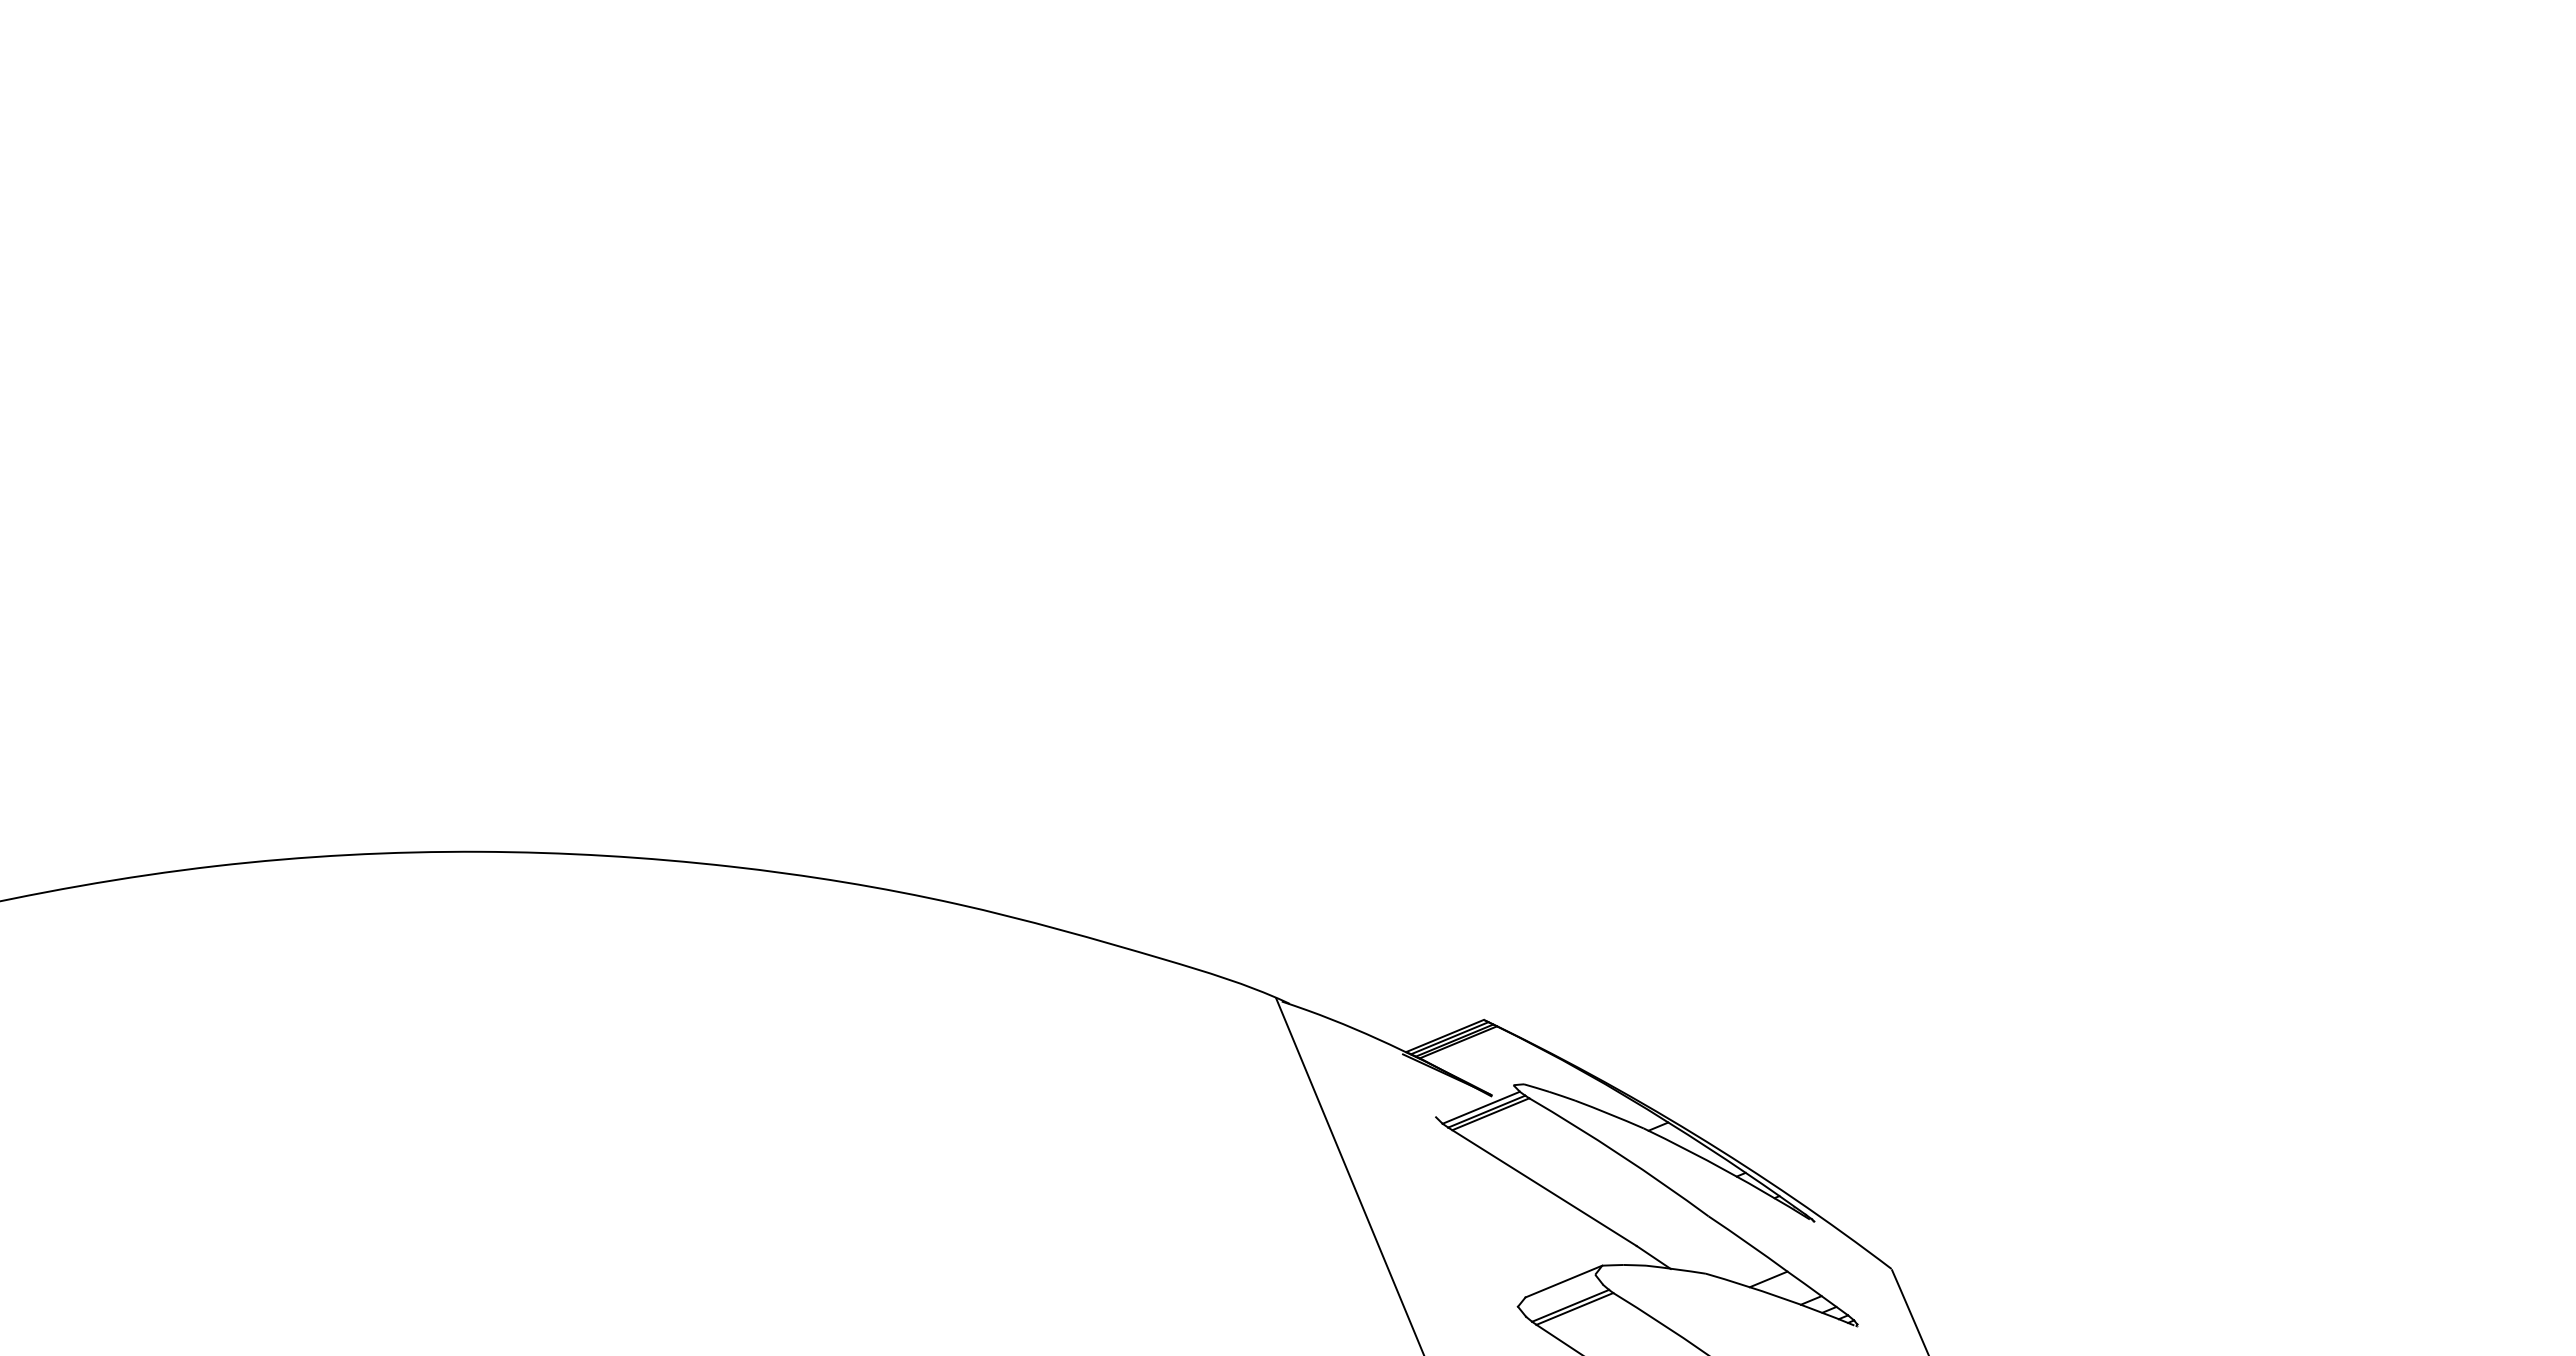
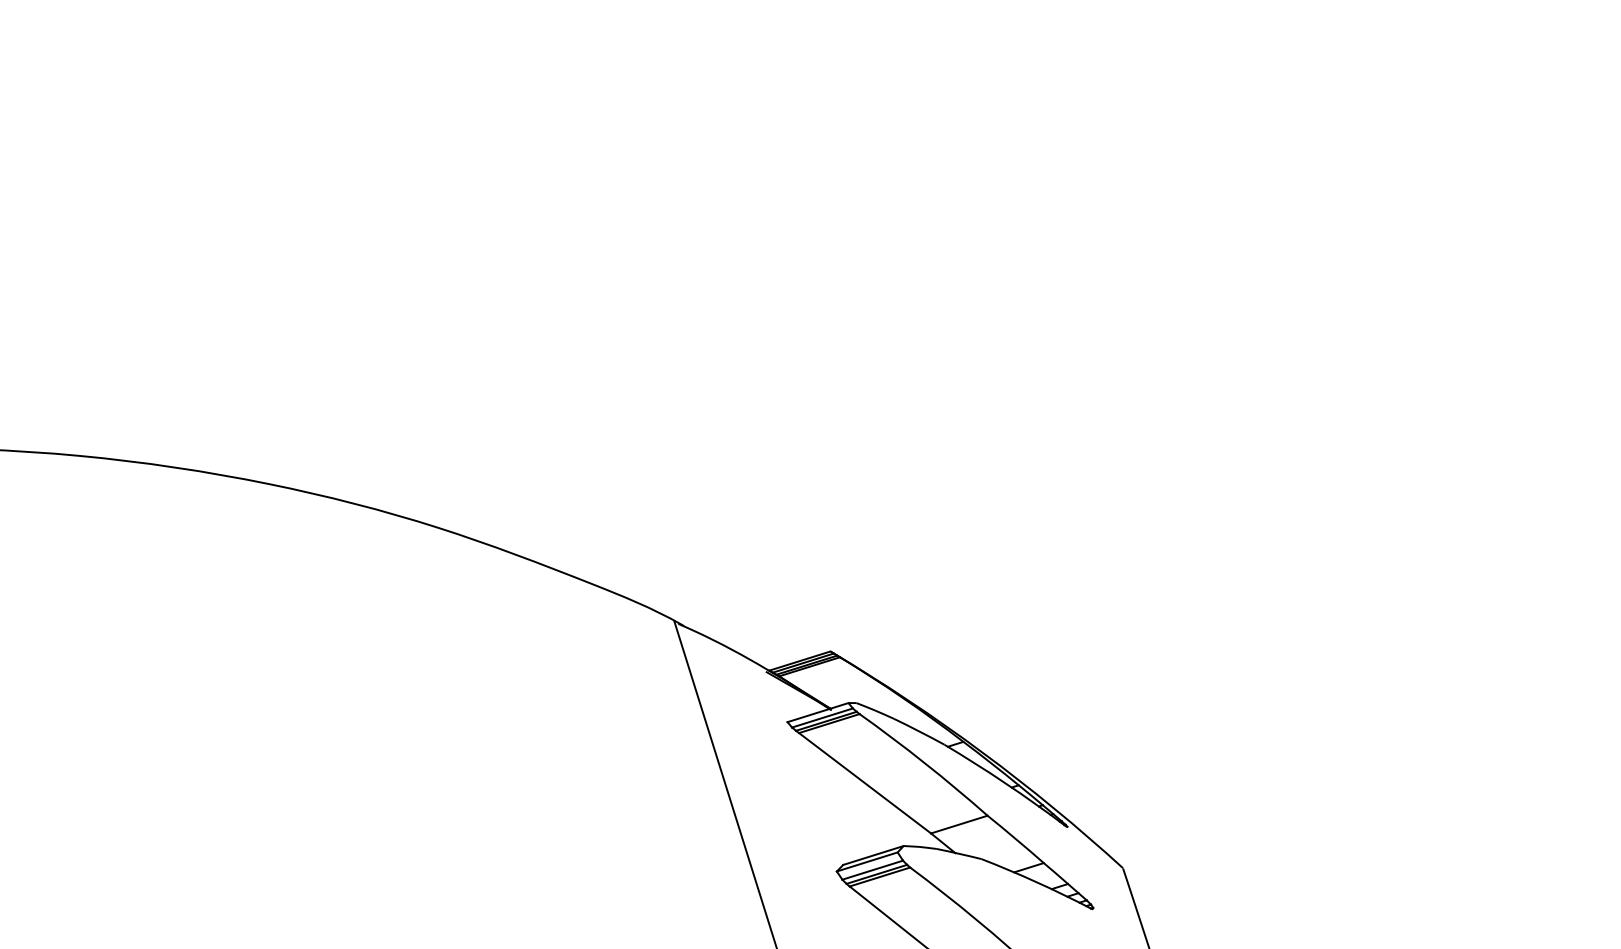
line: (1474, 1101) -> (817, 712), added
line: (1672, 1231) -> (959, 824), added
line: (1556, 1290) -> (867, 861), added
line: (1564, 1300) -> (872, 869), added

